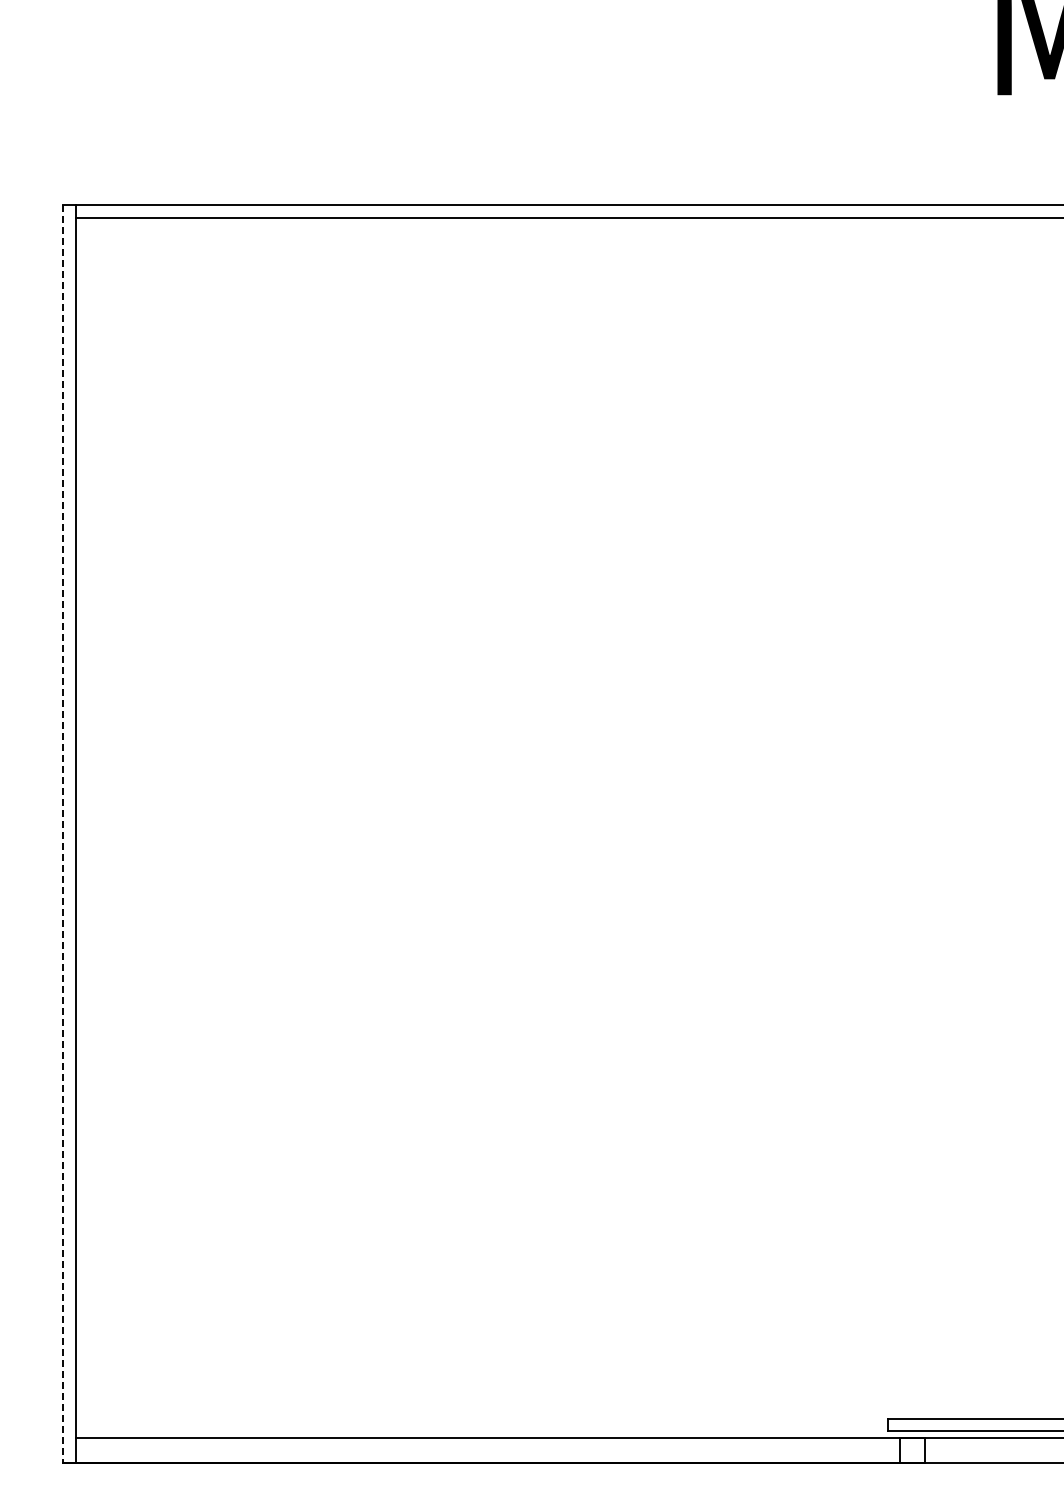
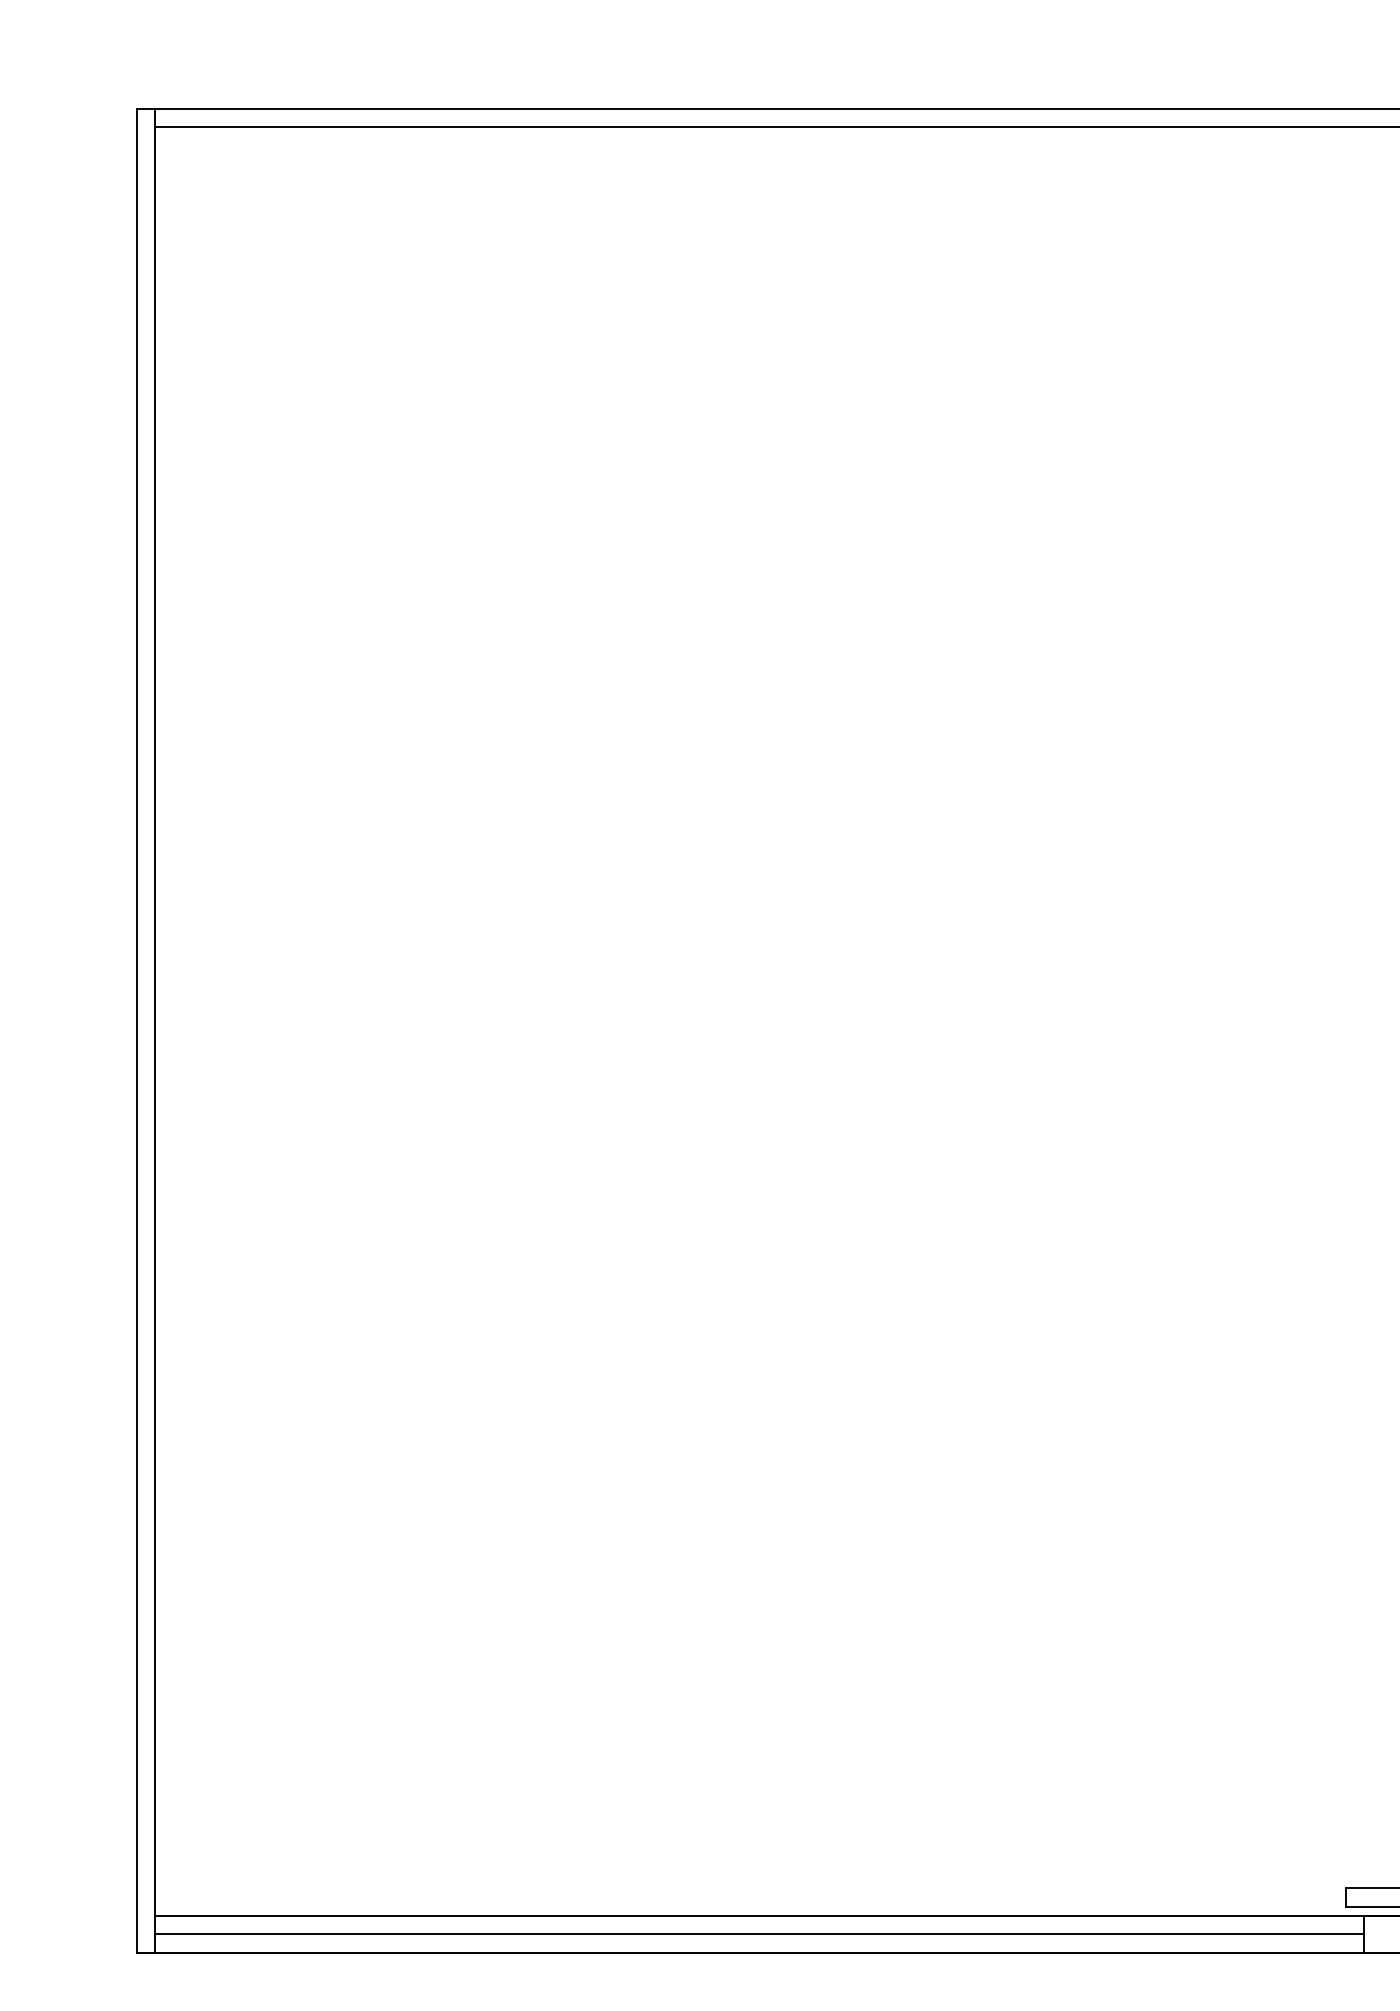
line: (63, 834) -> (137, 1031), dashed -> solid
line: (487, 1450) -> (759, 1934), added

